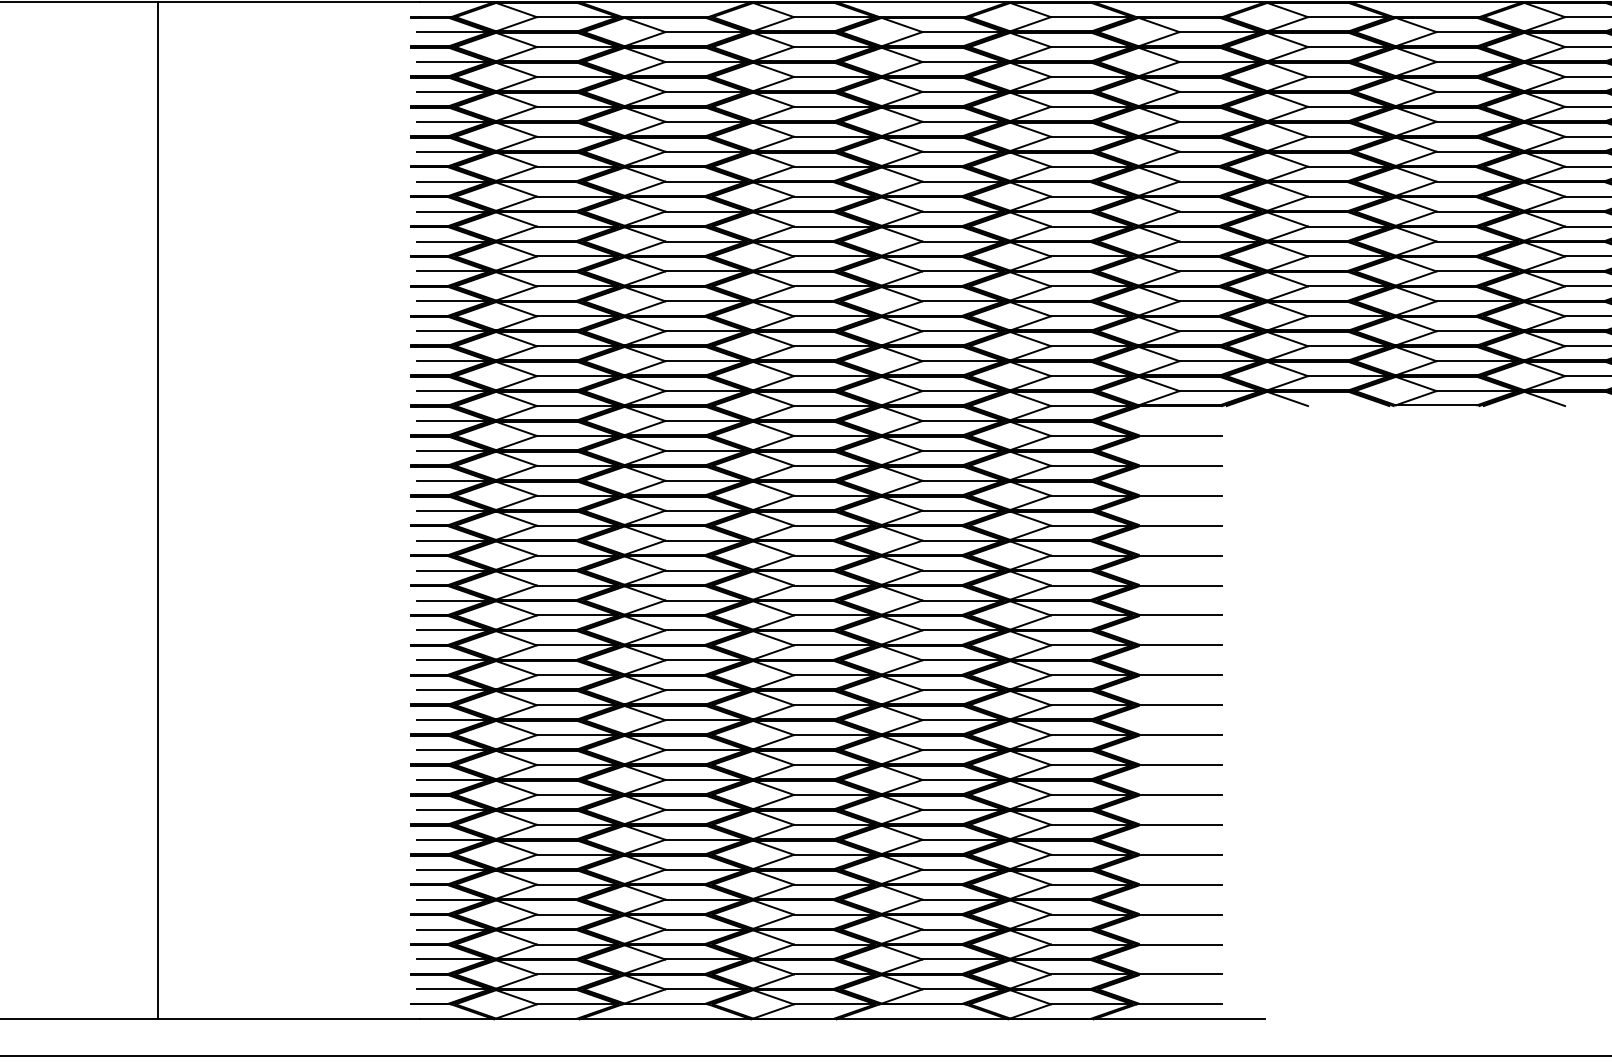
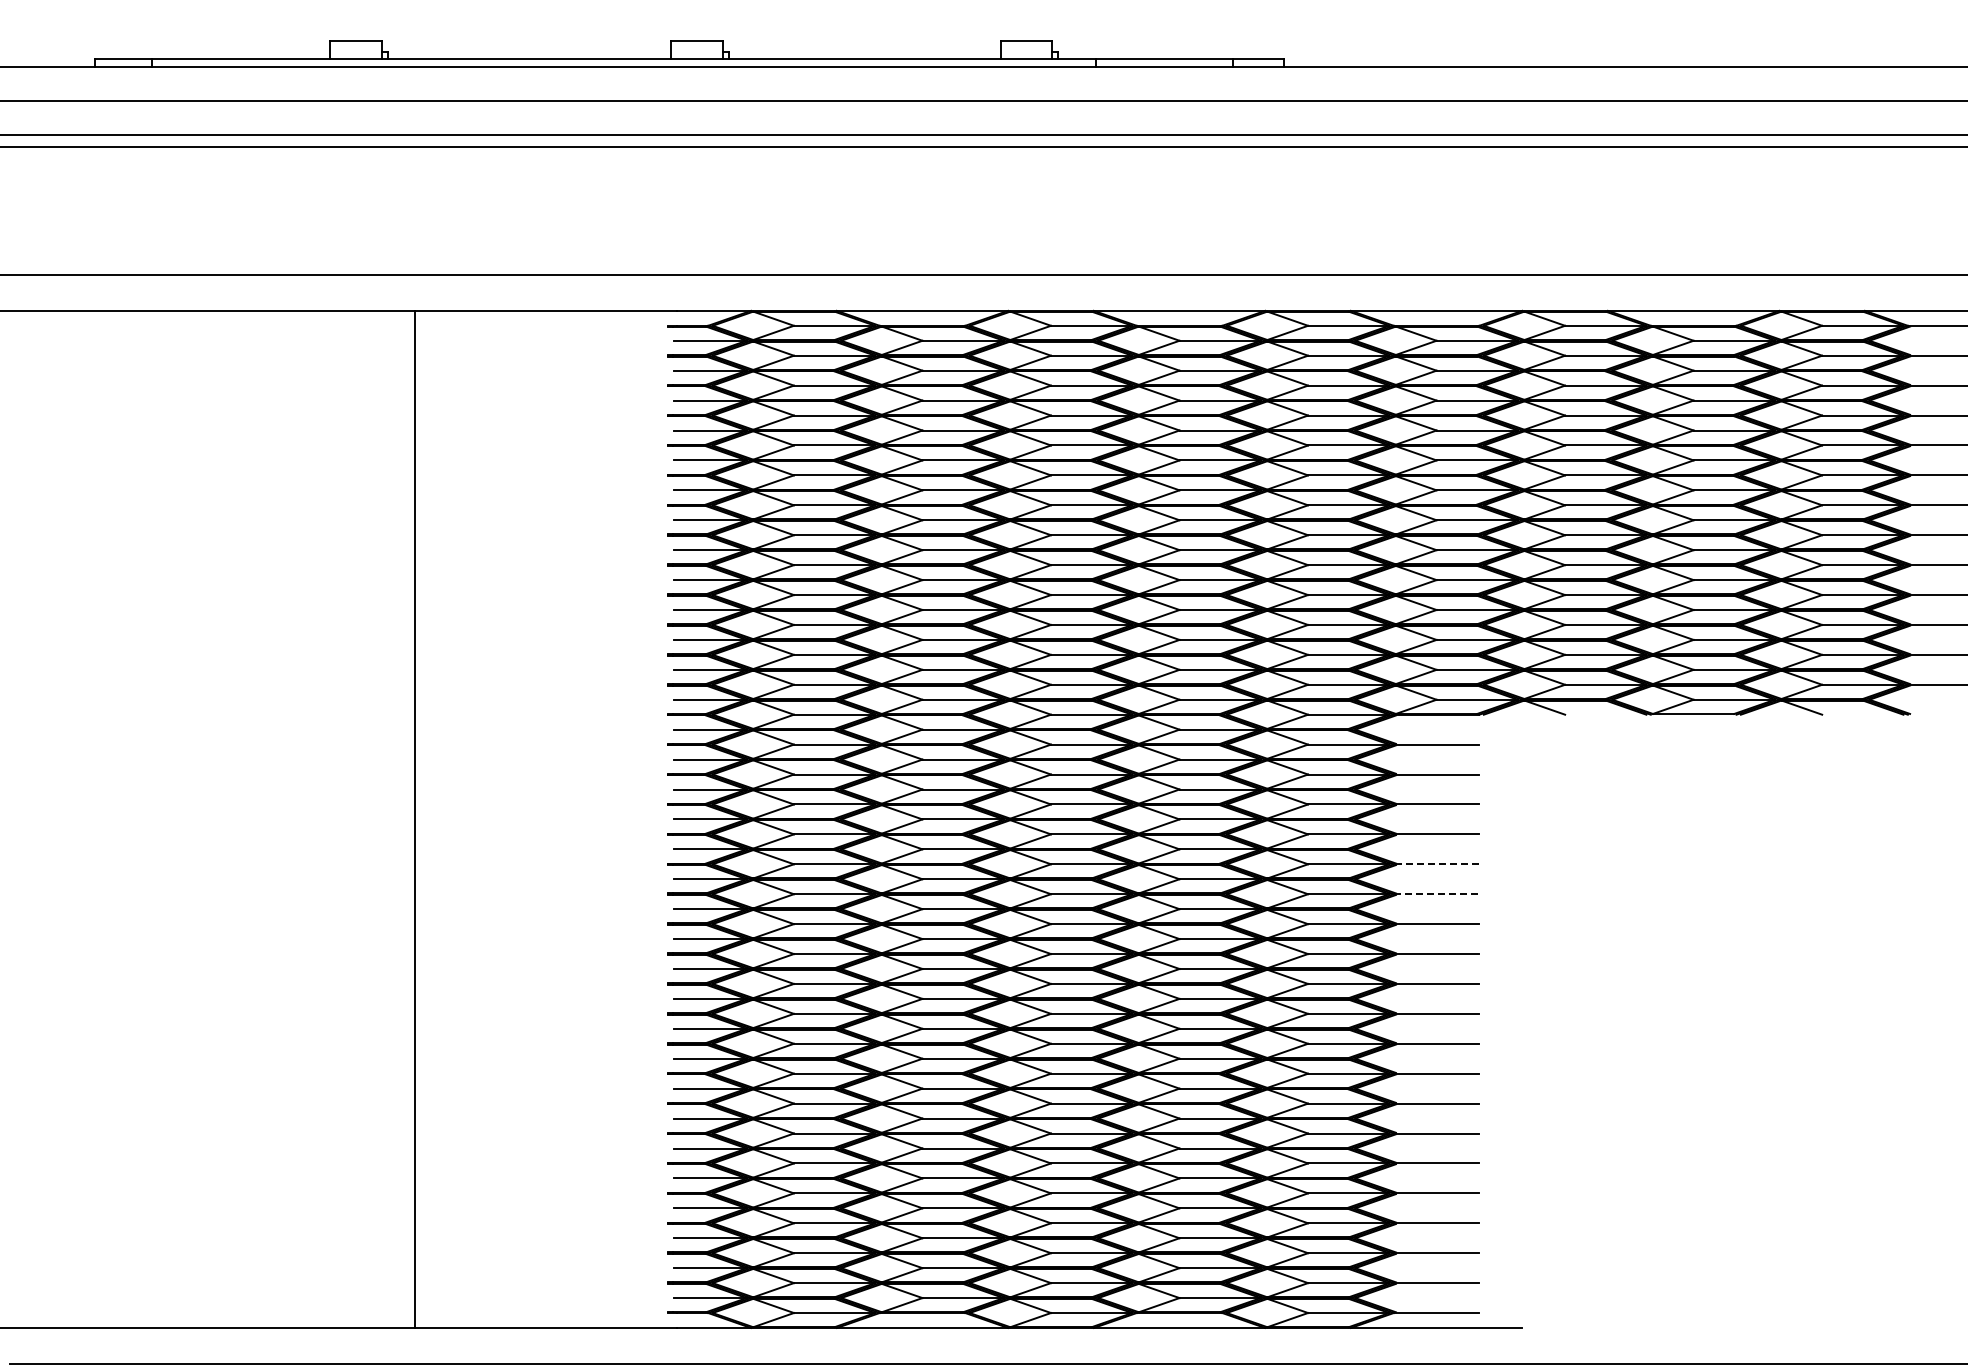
line: (1179, 555) -> (1436, 864), solid -> dashed
line: (1179, 585) -> (1436, 894), solid -> dashed

